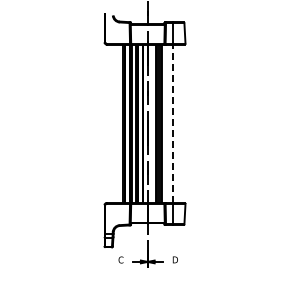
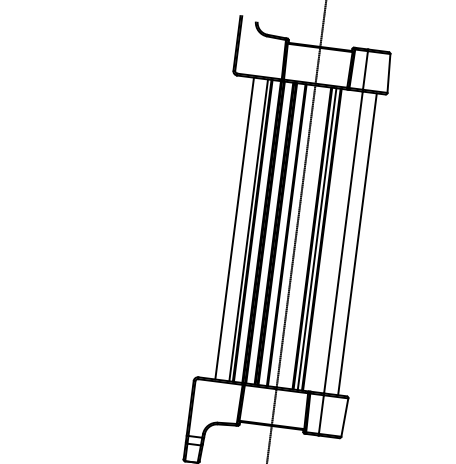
line: (115, 123) -> (234, 228), added
line: (172, 123) -> (343, 241), dashed -> solid
line: (180, 123) -> (358, 243), added

